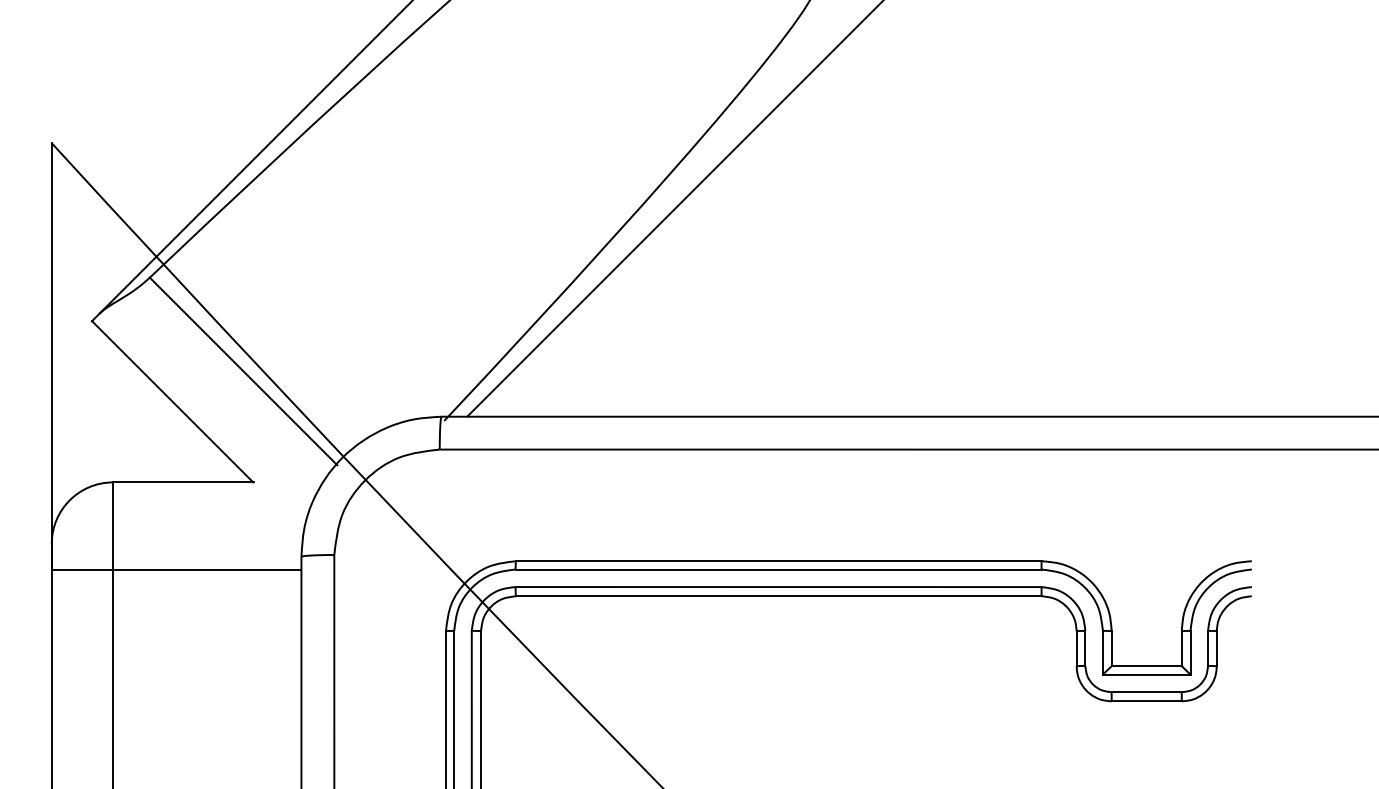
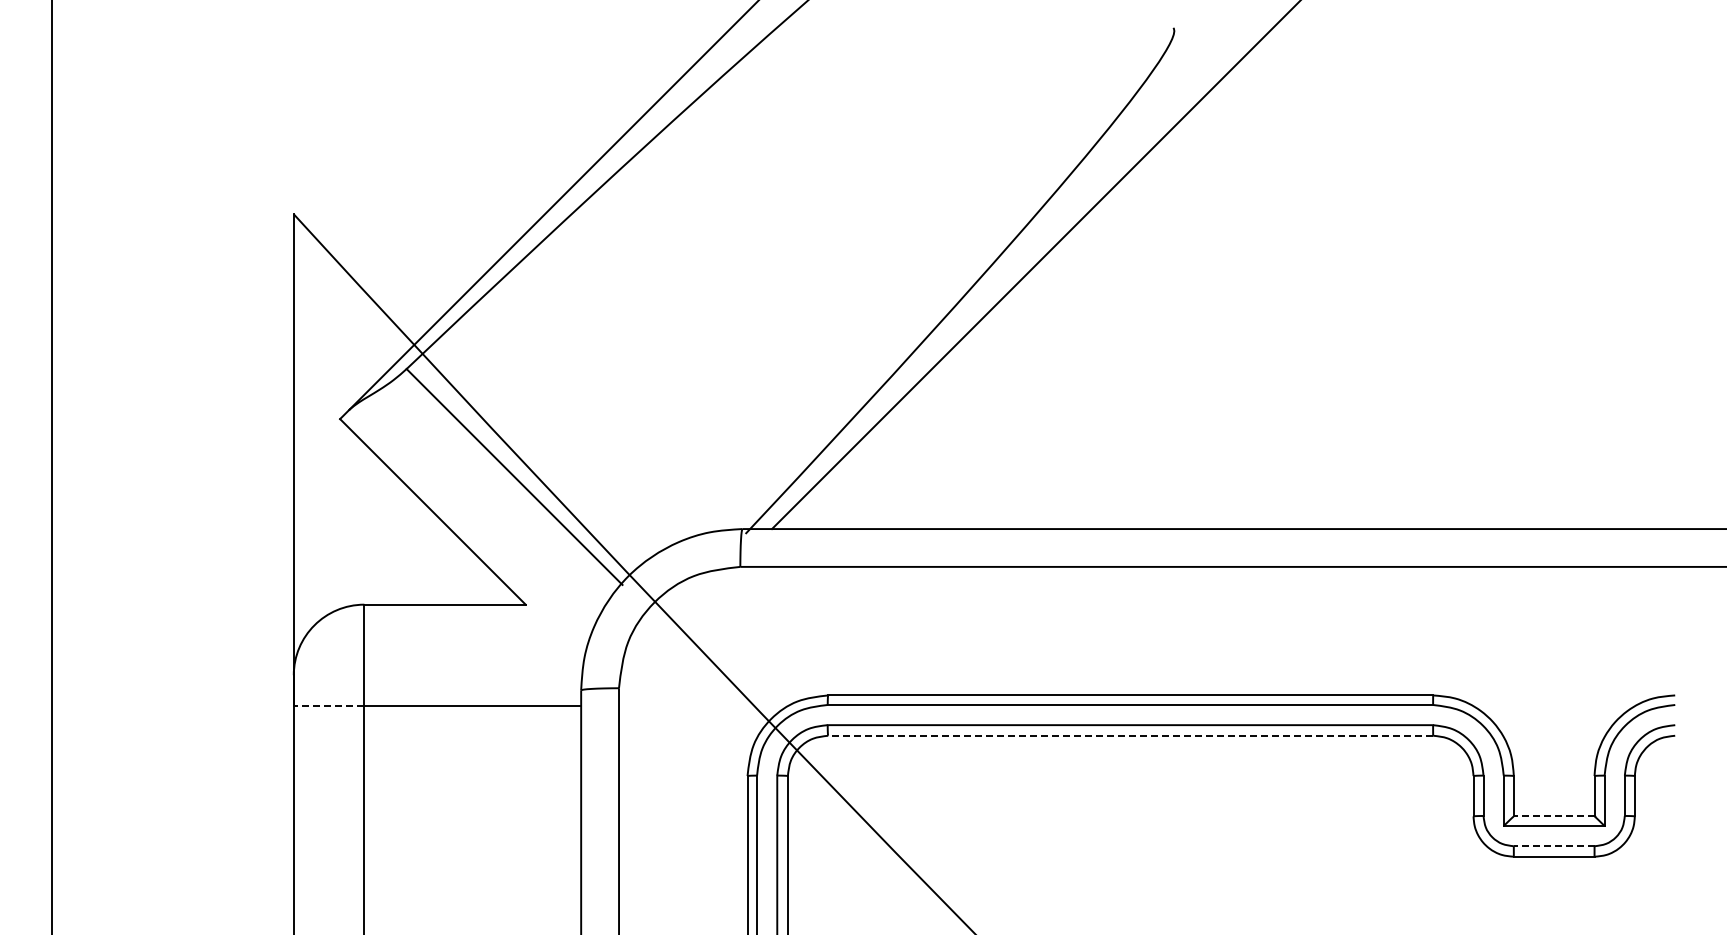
line: (81, 569) -> (328, 705), solid -> dashed
line: (778, 596) -> (1130, 735), solid -> dashed
line: (1146, 666) -> (1553, 816), solid -> dashed
line: (1146, 692) -> (1553, 846), solid -> dashed

